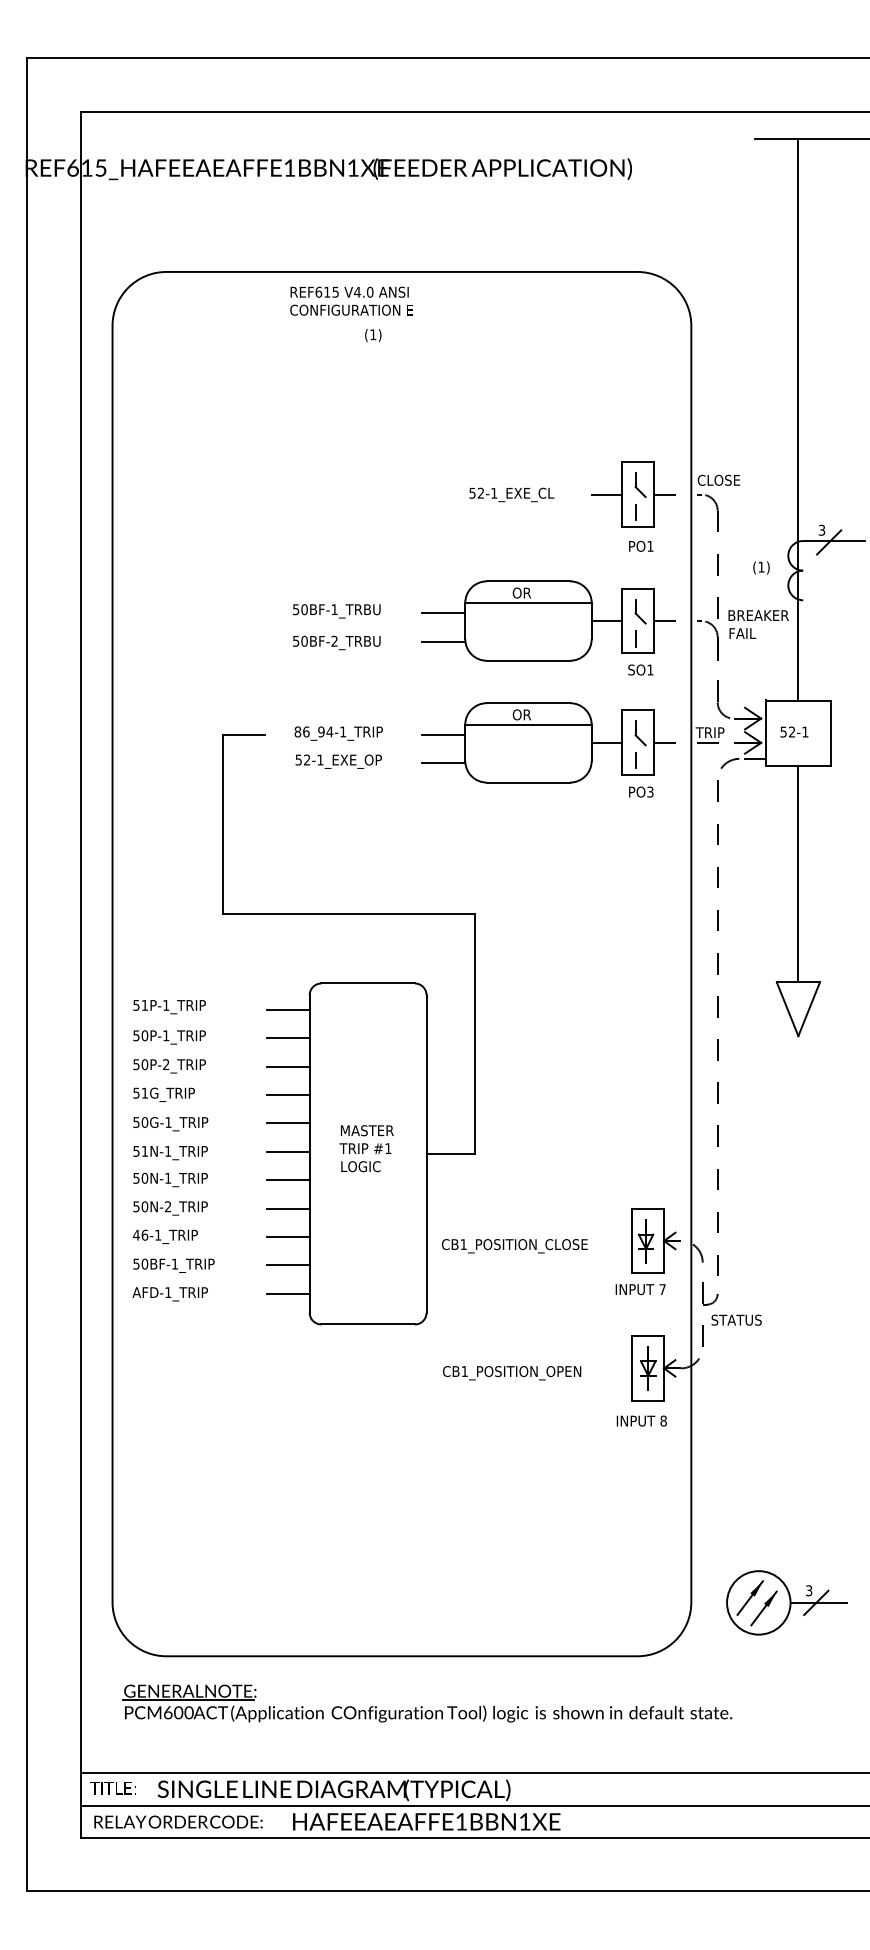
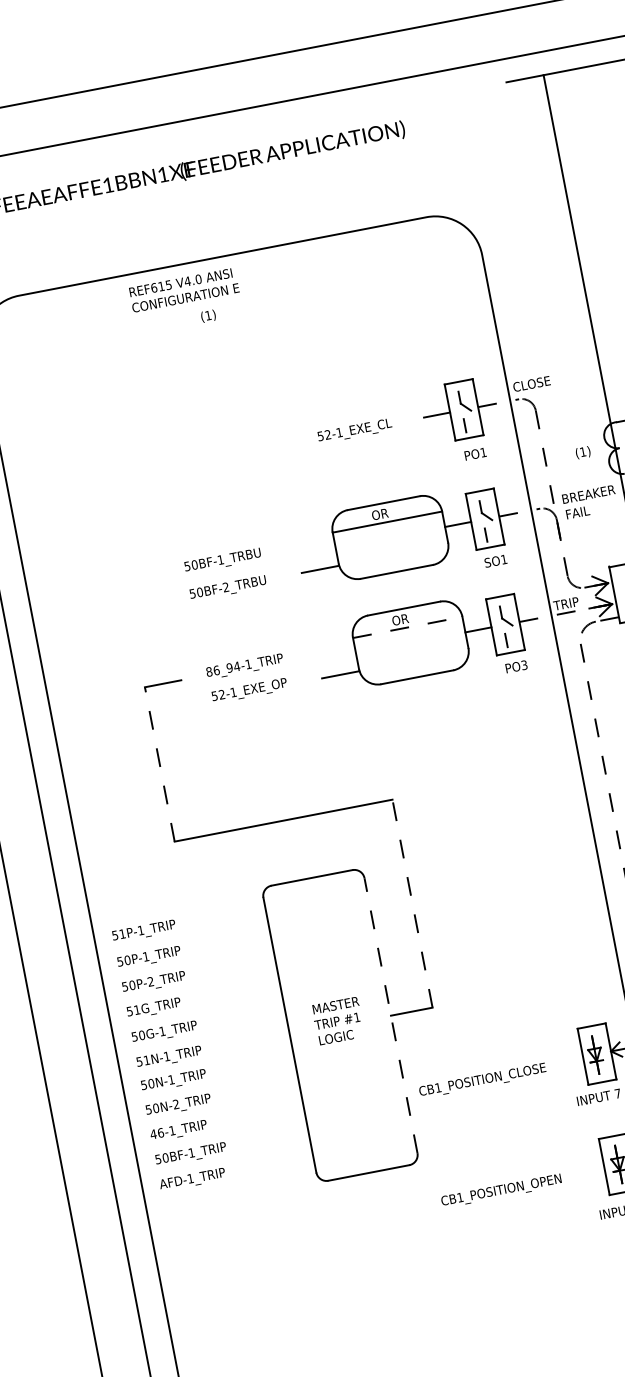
line: (443, 613) -> (315, 545), removed
line: (528, 725) -> (407, 627), solid -> dashed
line: (443, 734) -> (335, 649), removed
line: (222, 823) -> (159, 763), solid -> dashed
line: (287, 1009) -> (246, 913), removed
line: (474, 1033) -> (412, 903), solid -> dashed
line: (287, 1038) -> (251, 938), removed
line: (287, 1066) -> (256, 963), removed
line: (287, 1094) -> (260, 987), removed
line: (287, 1123) -> (265, 1012), removed
line: (287, 1151) -> (270, 1036), removed
line: (426, 1153) -> (390, 1015), solid -> dashed
line: (287, 1180) -> (275, 1061), removed
line: (287, 1208) -> (279, 1086), removed
line: (287, 1237) -> (284, 1111), removed
line: (287, 1265) -> (289, 1135), removed
line: (287, 1293) -> (293, 1159), removed

